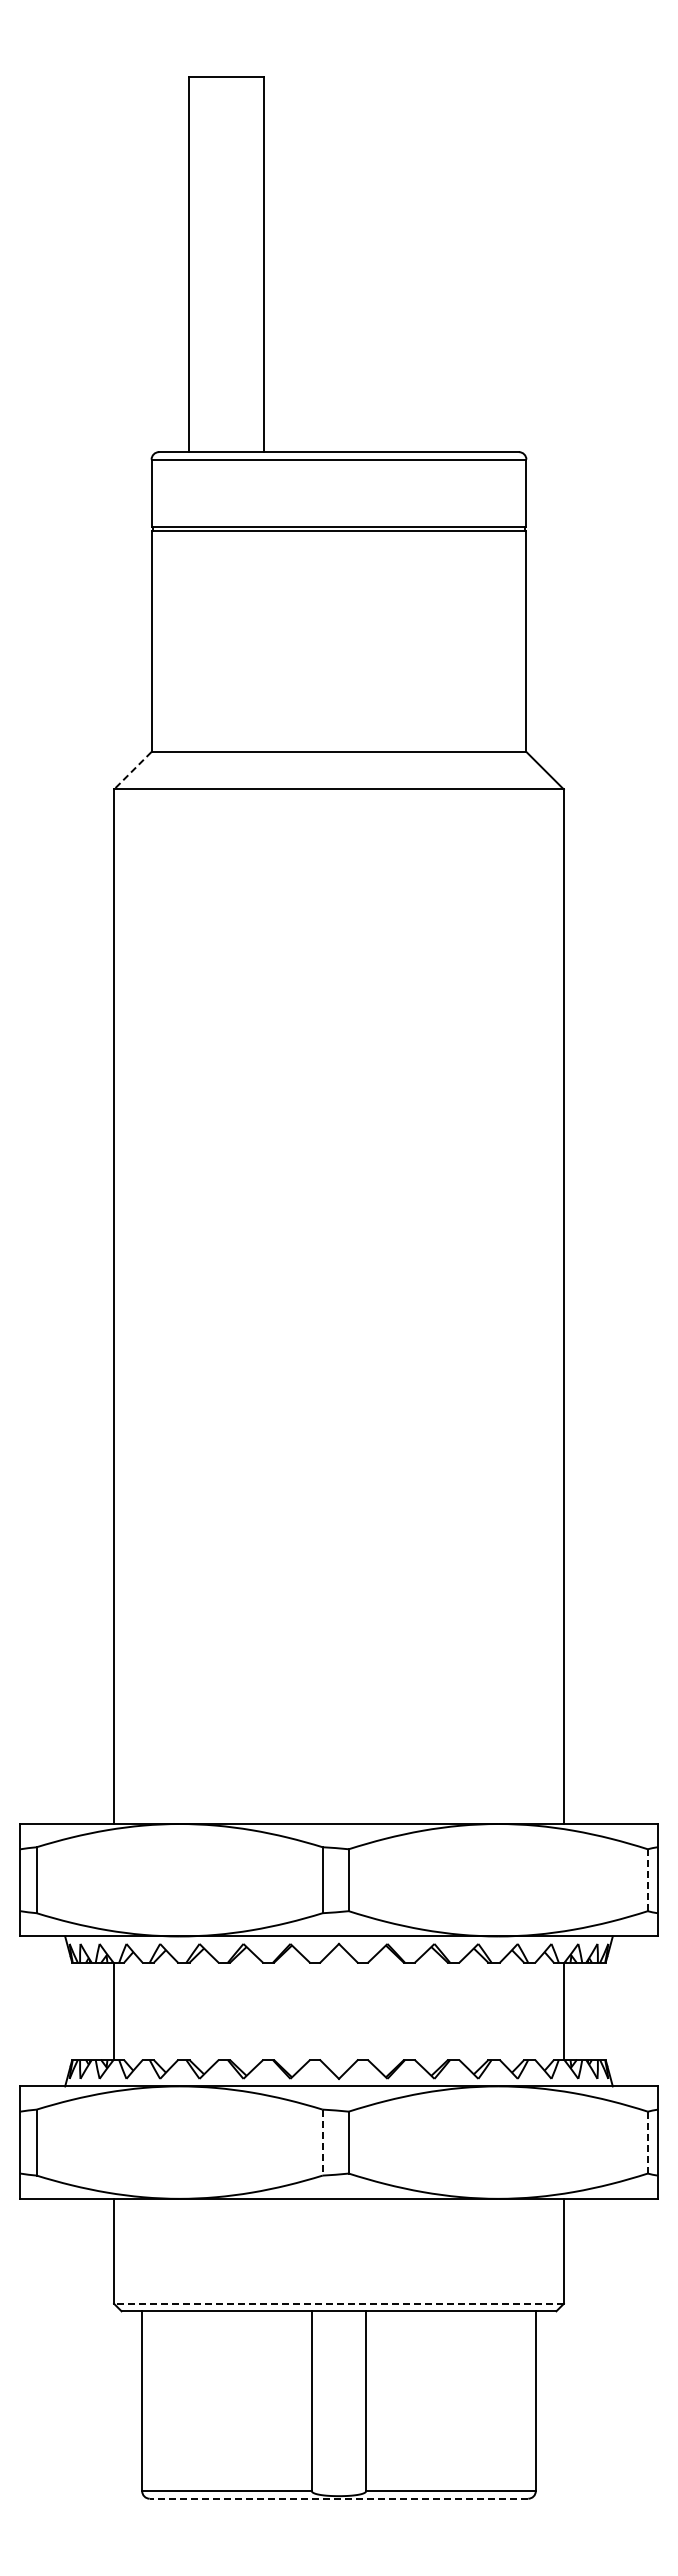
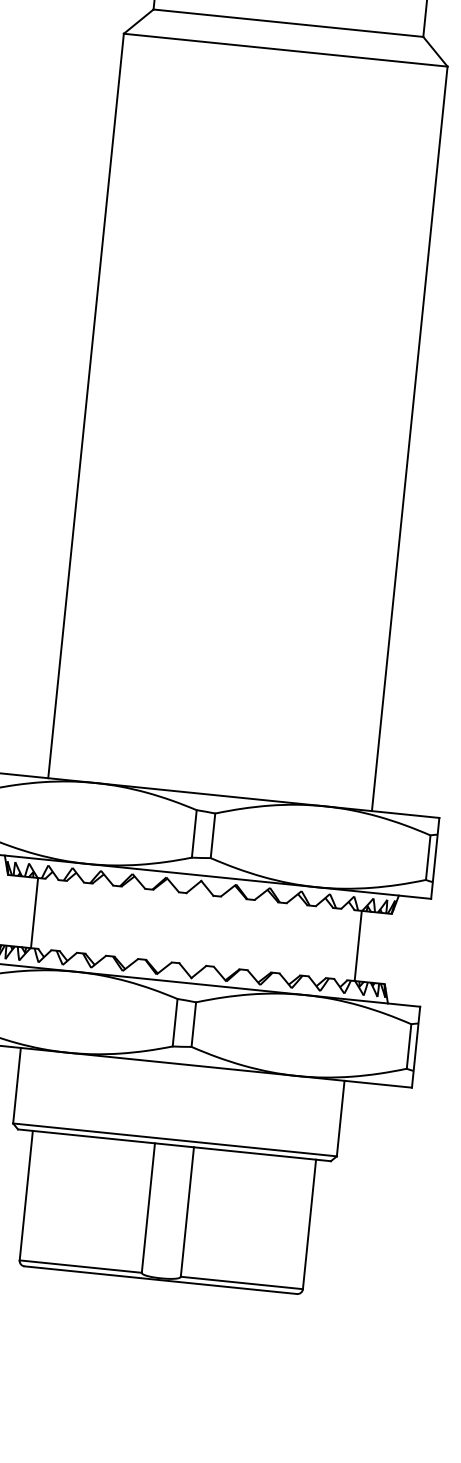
line: (132, 770) -> (138, 21), dashed -> solid
line: (647, 1880) -> (427, 857), dashed -> solid
line: (322, 2142) -> (174, 1022), dashed -> solid
line: (647, 2142) -> (408, 1046), dashed -> solid
line: (339, 2303) -> (175, 1139), dashed -> solid
line: (338, 2498) -> (160, 1279), dashed -> solid

